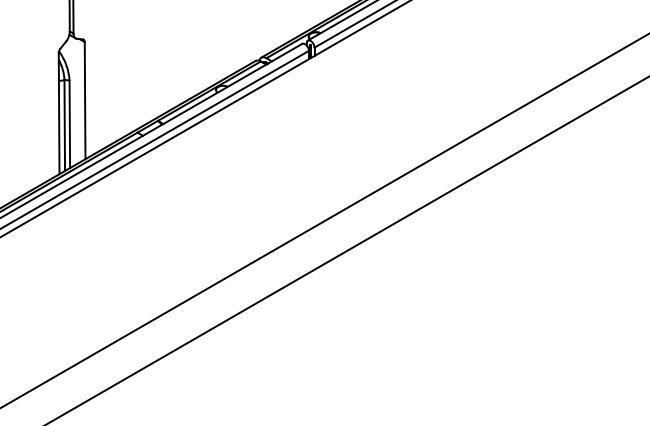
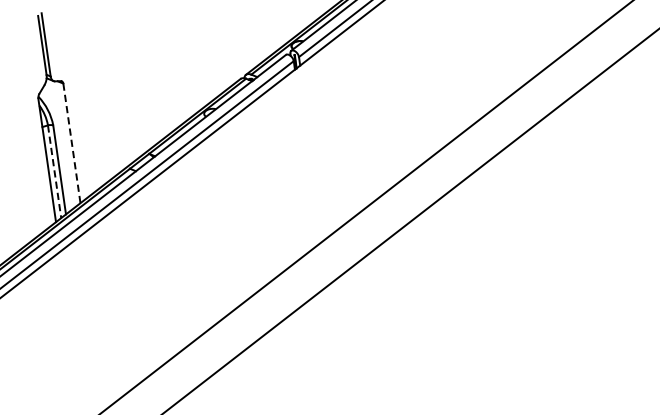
line: (85, 100) -> (72, 143), solid -> dashed
line: (64, 126) -> (54, 172), solid -> dashed

